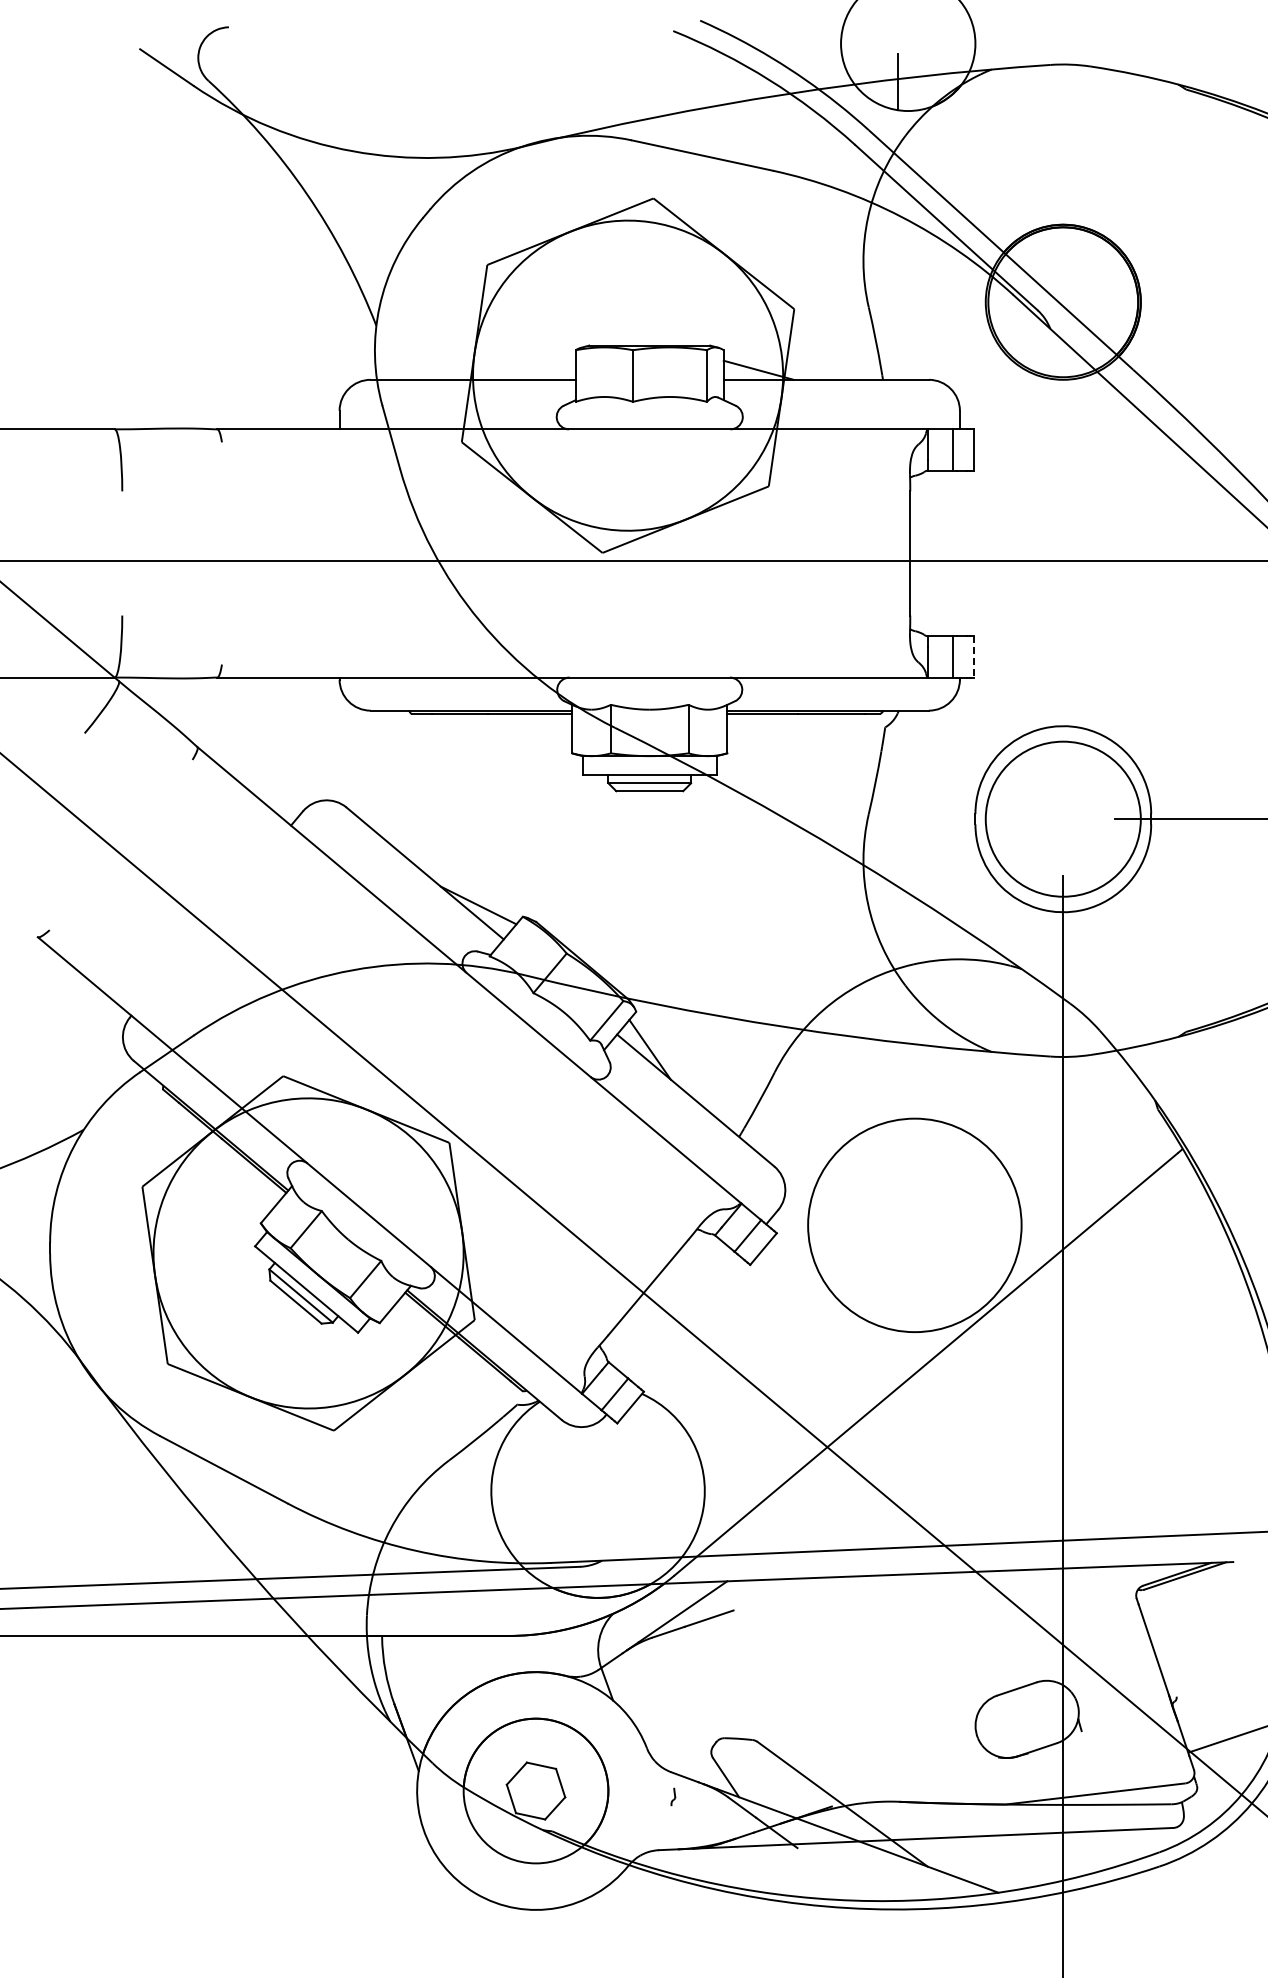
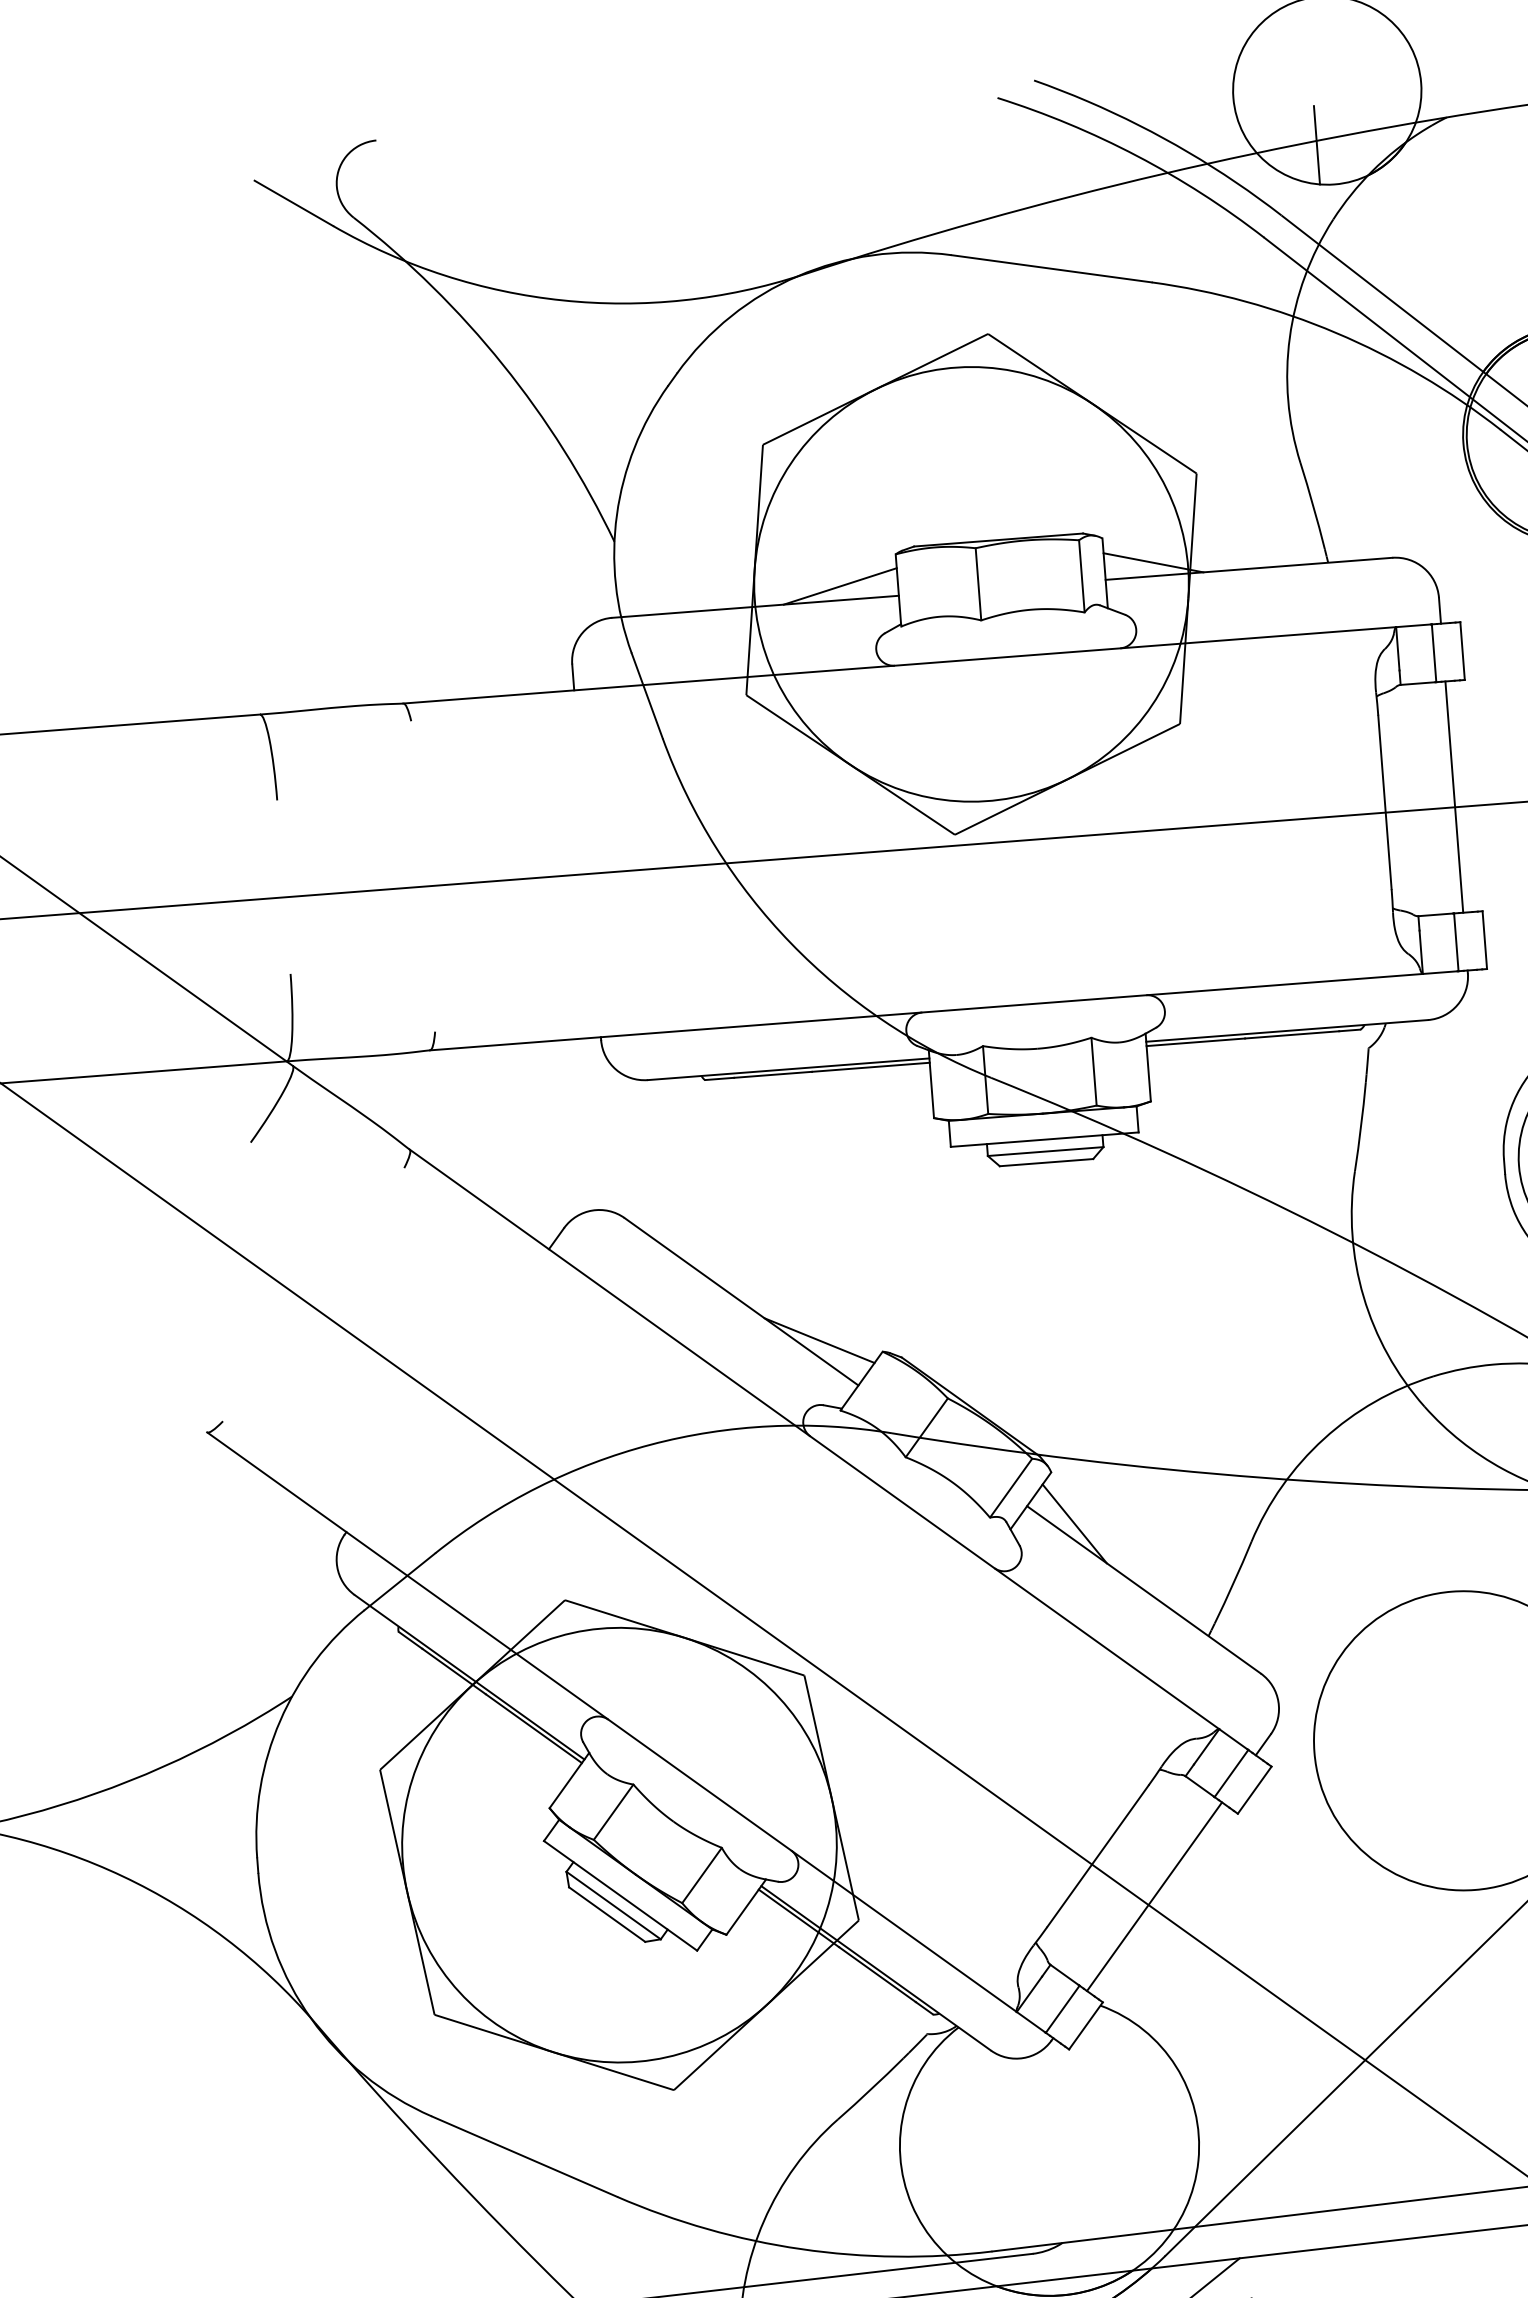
line: (534, 369) -> (840, 585), added
line: (959, 553) -> (1453, 797), added
line: (973, 656) -> (1484, 939), dashed -> solid
line: (686, 1319) -> (1154, 1896), added

